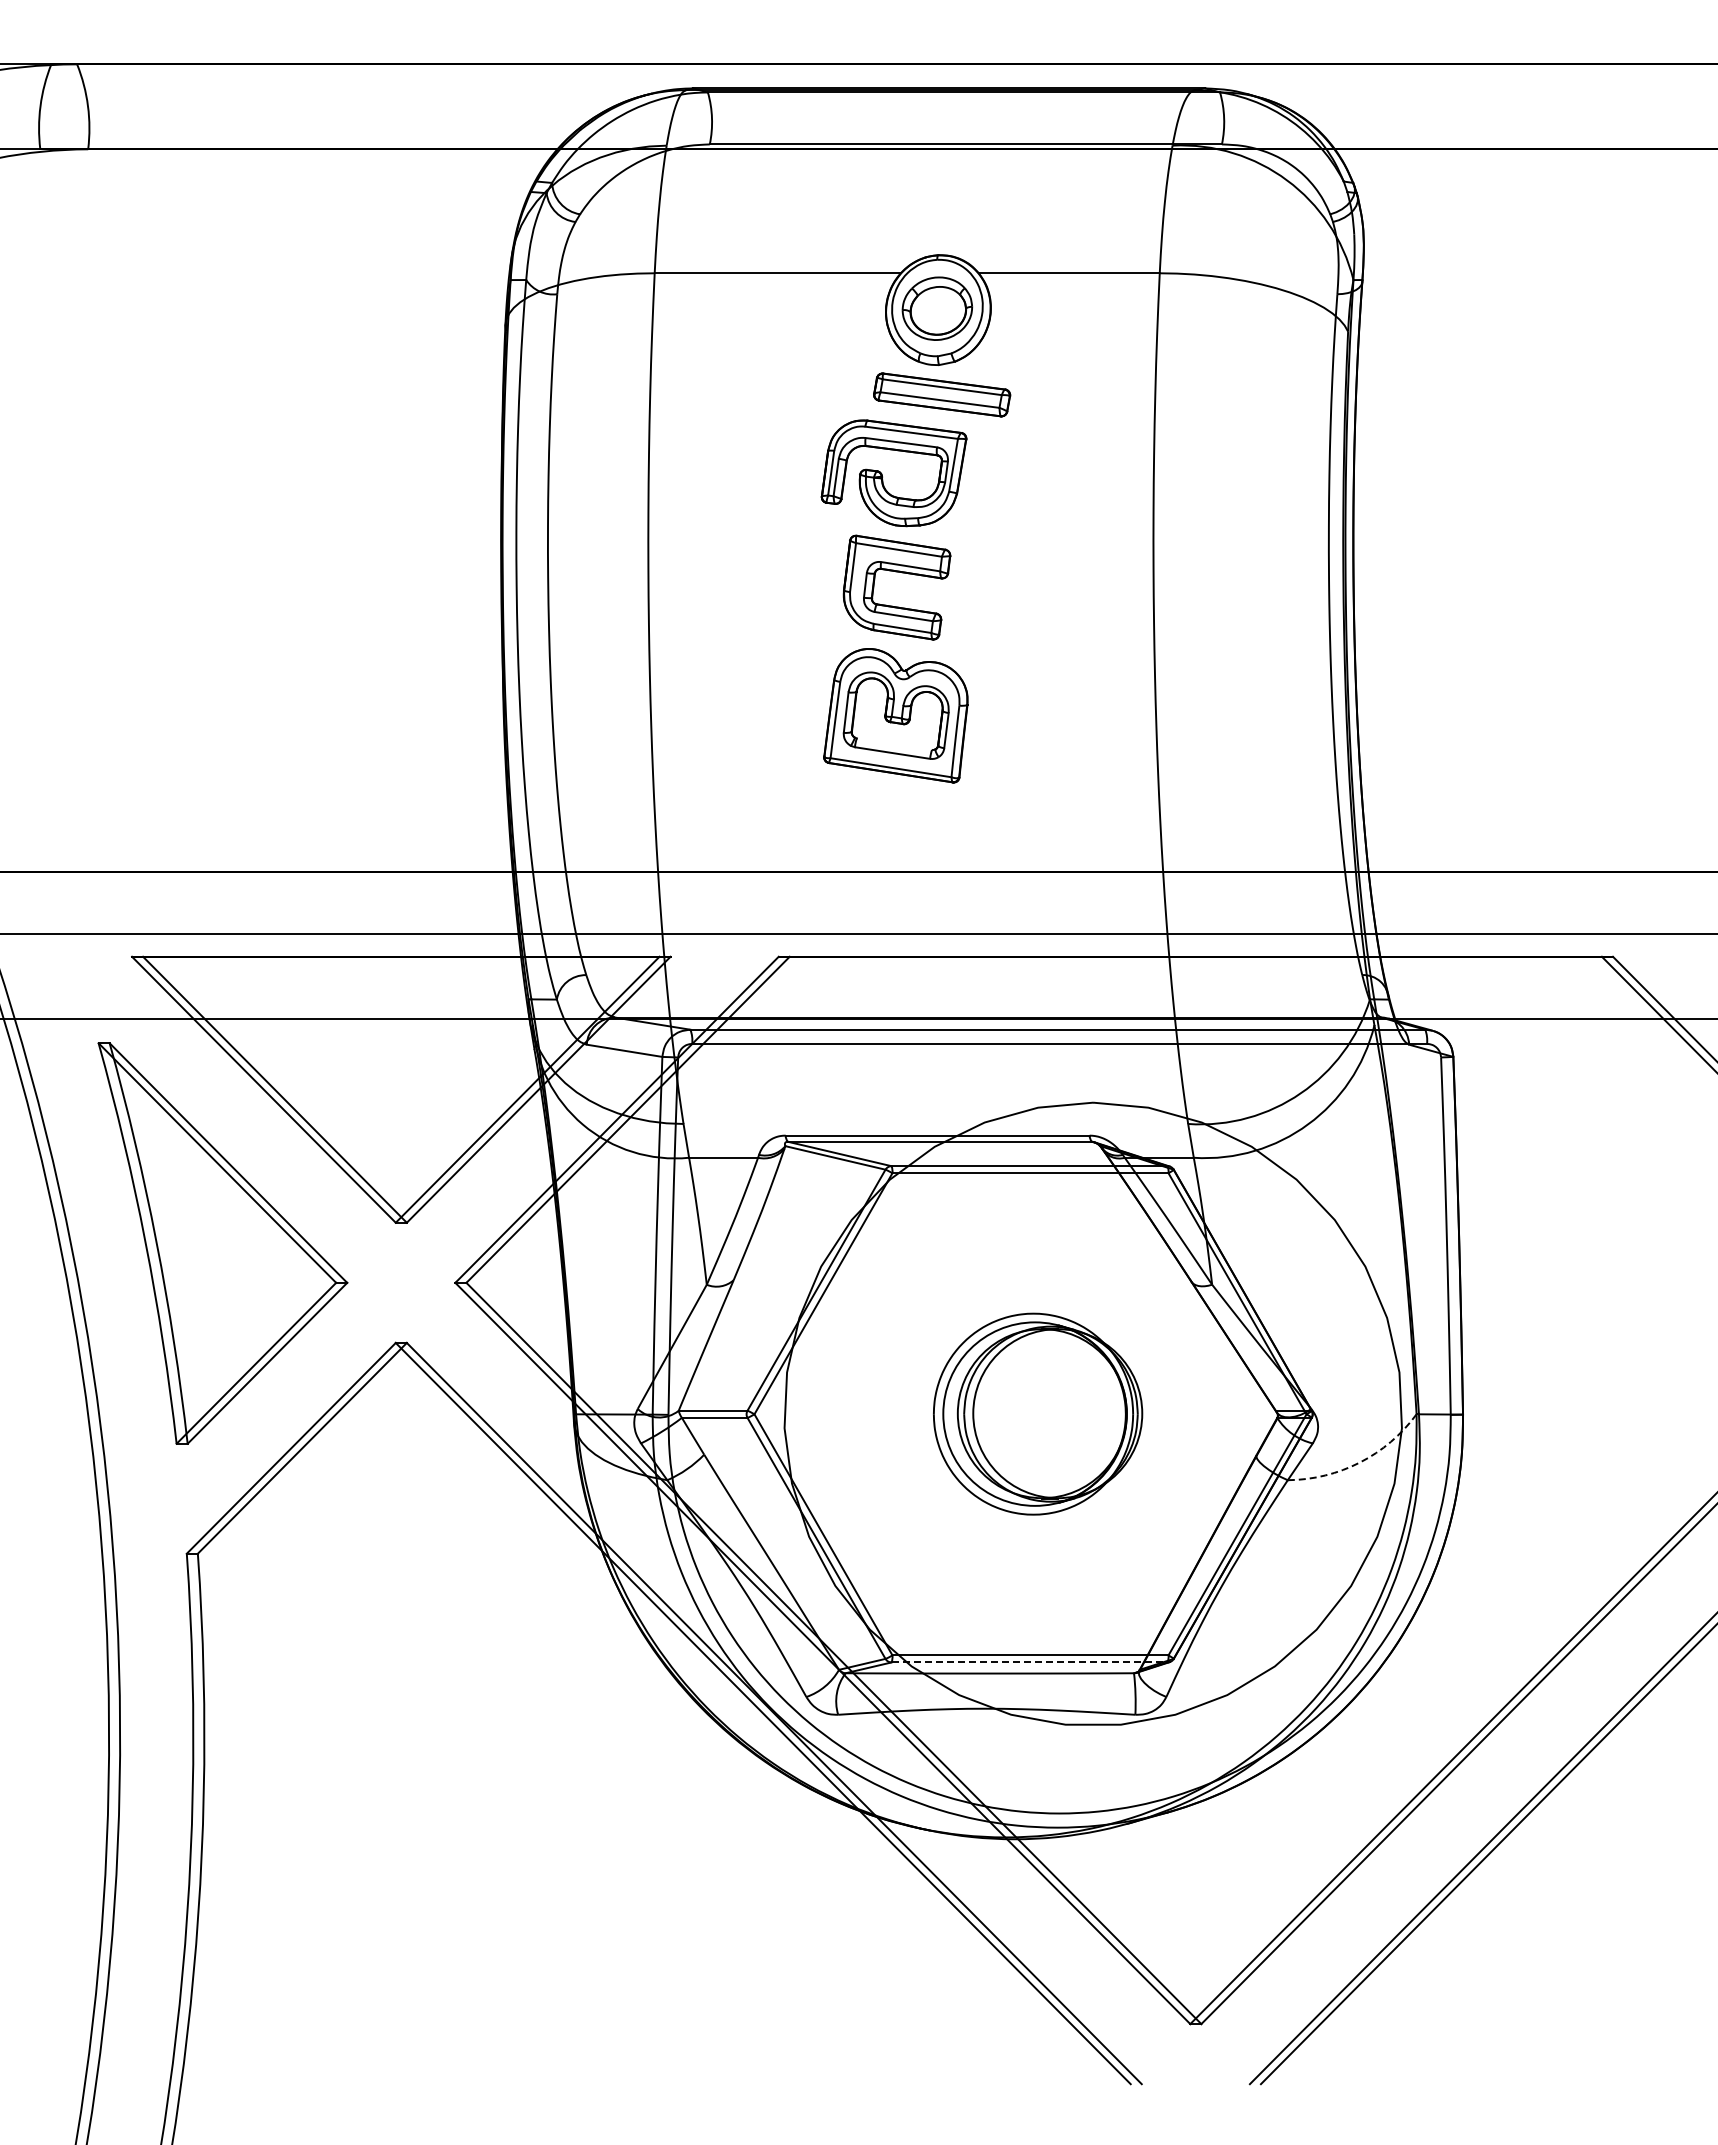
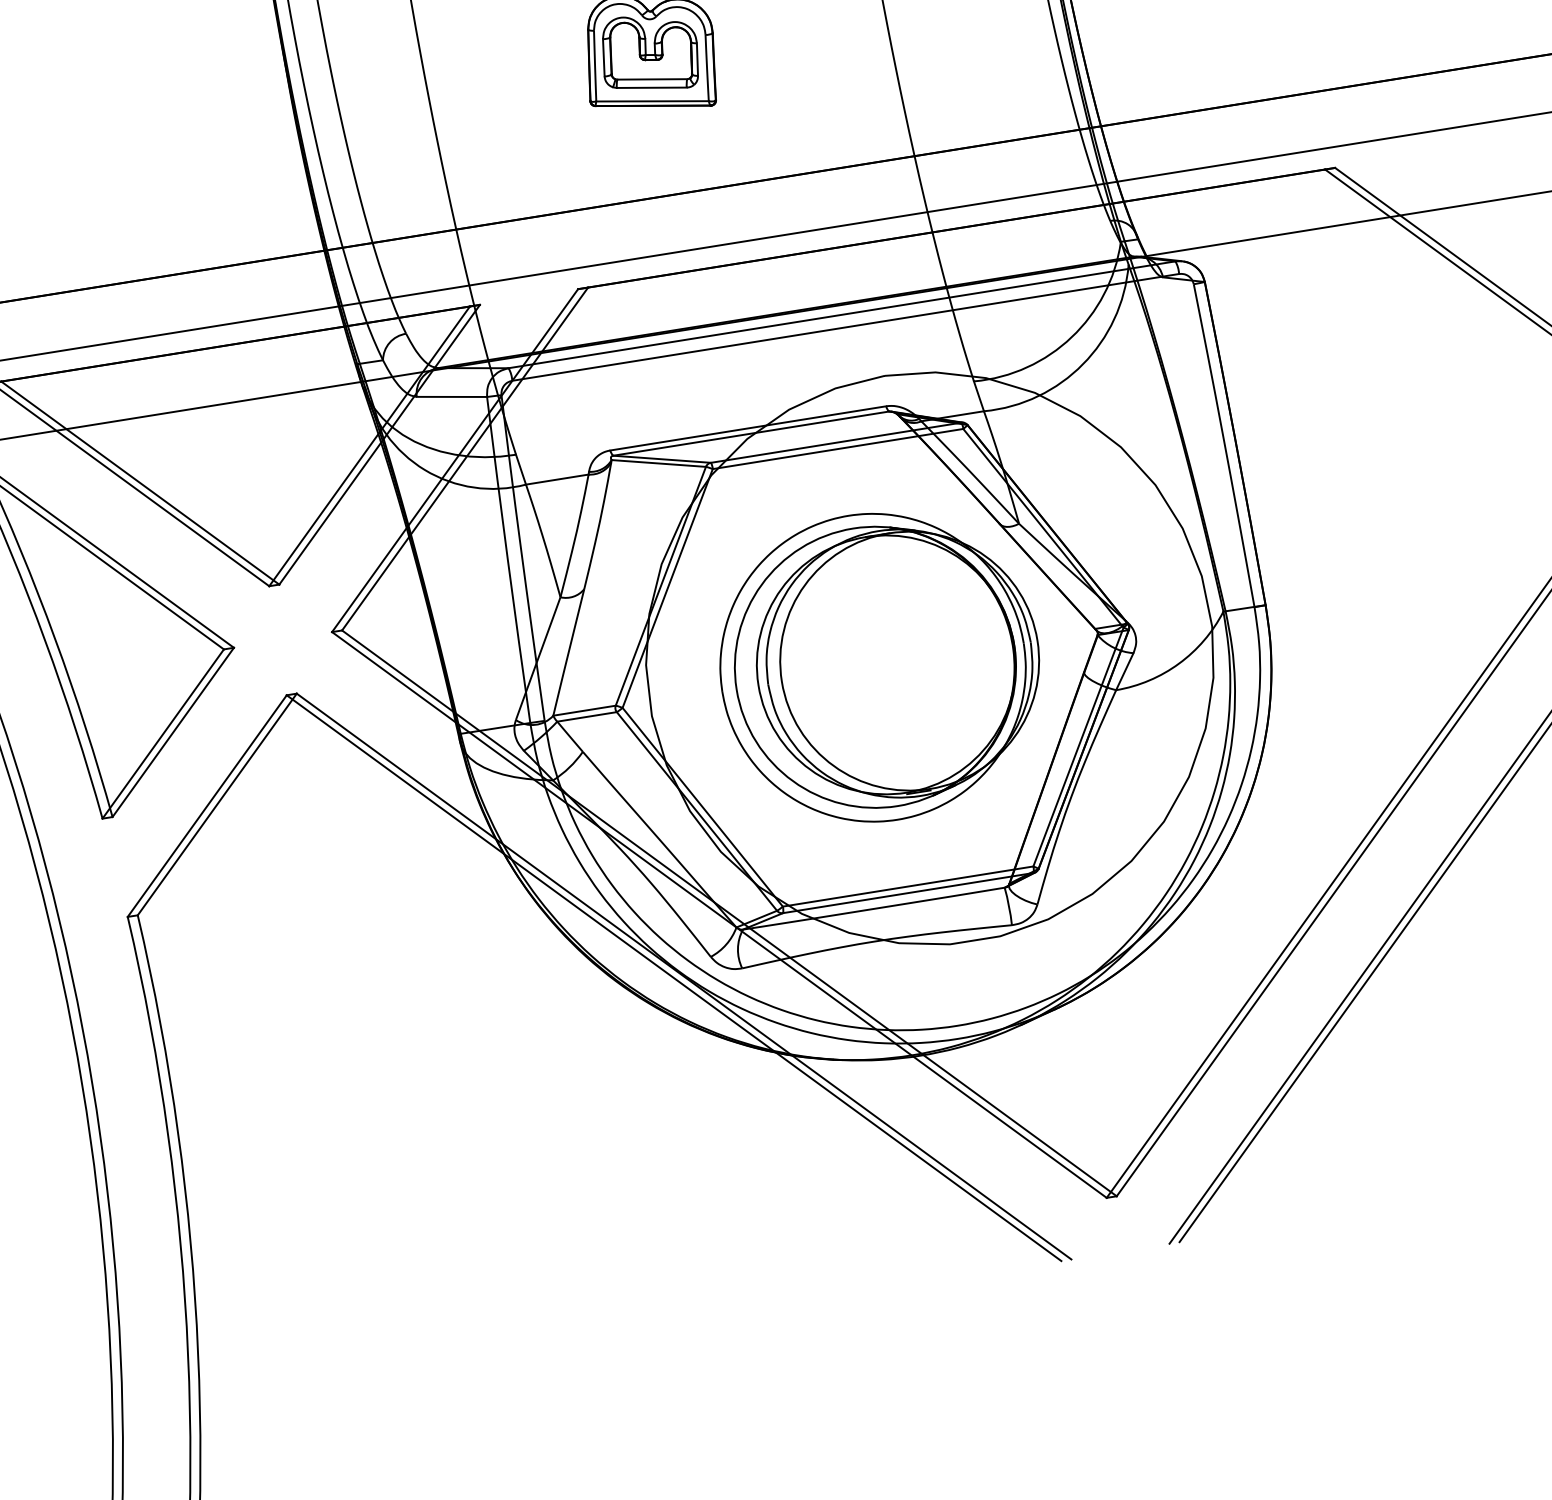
line: (894, 743) -> (652, 78), added
part: (1037, 1413) -> (879, 666), size x1.67
arc: (1360, 1462) -> (1179, 663), dashed -> solid
line: (1030, 1662) -> (909, 892), dashed -> solid

